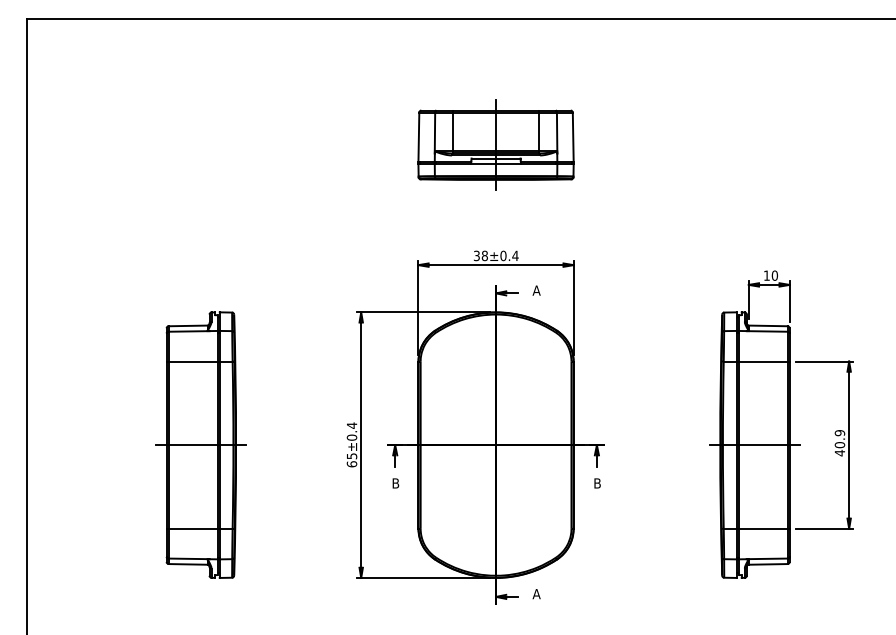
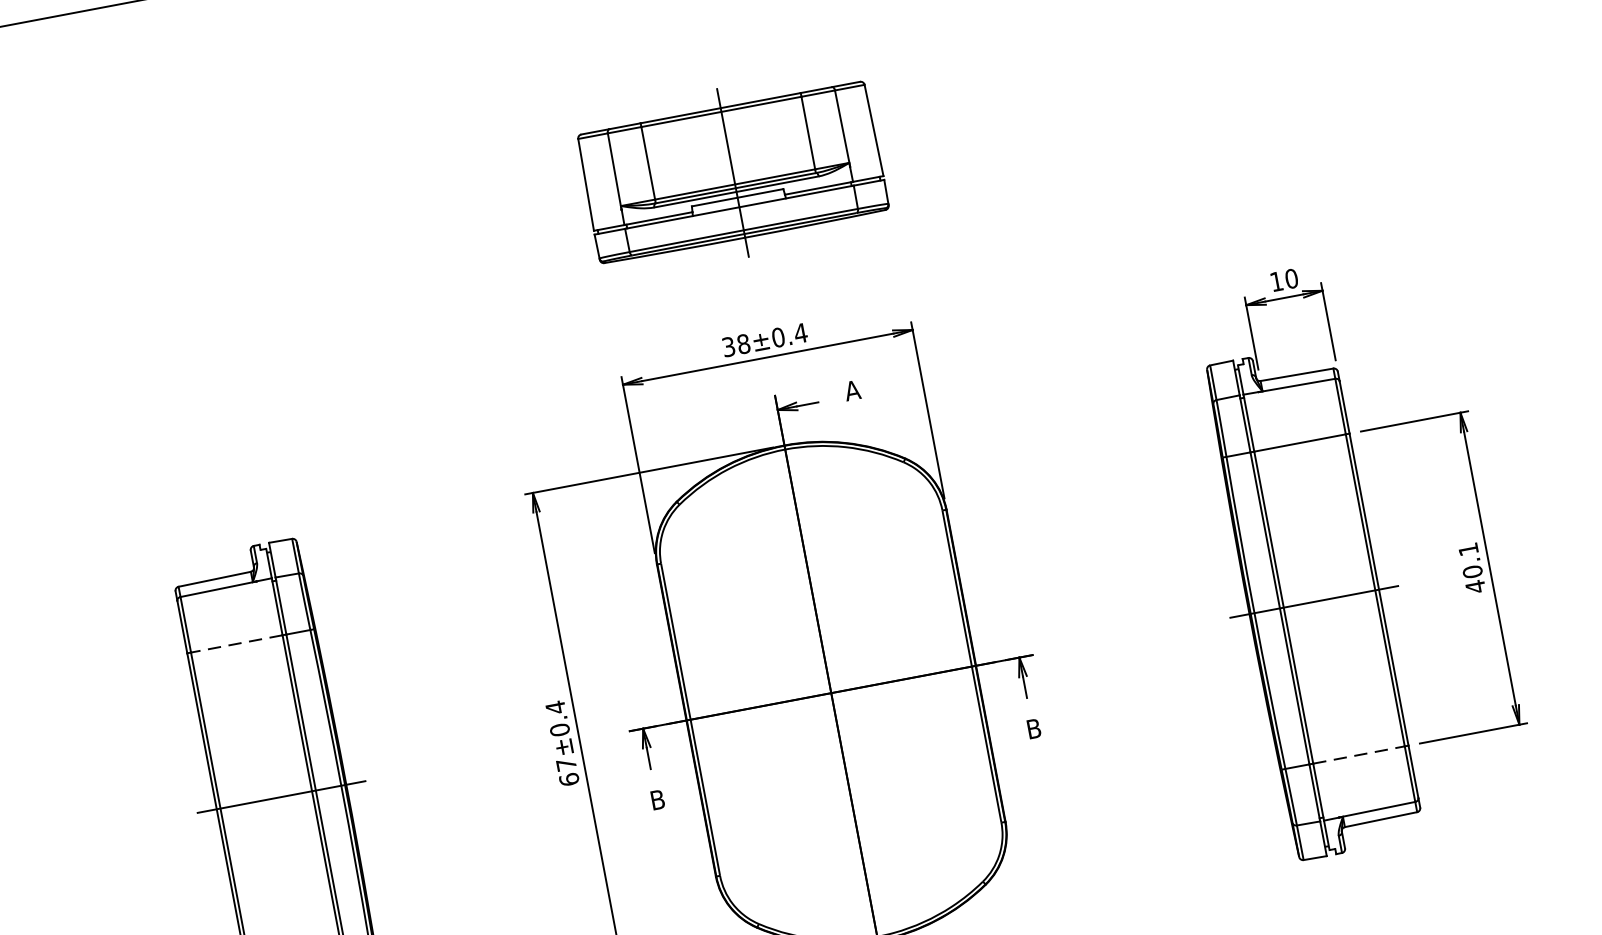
part: (495, 144) -> (731, 171), moved
line: (193, 361) -> (237, 643), solid -> dashed
text: (839, 433) -> (1467, 550), 40.9 -> 40.1
text: (352, 456) -> (567, 764), 65±0.4 -> 67±0.4
line: (763, 528) -> (1359, 754), solid -> dashed

